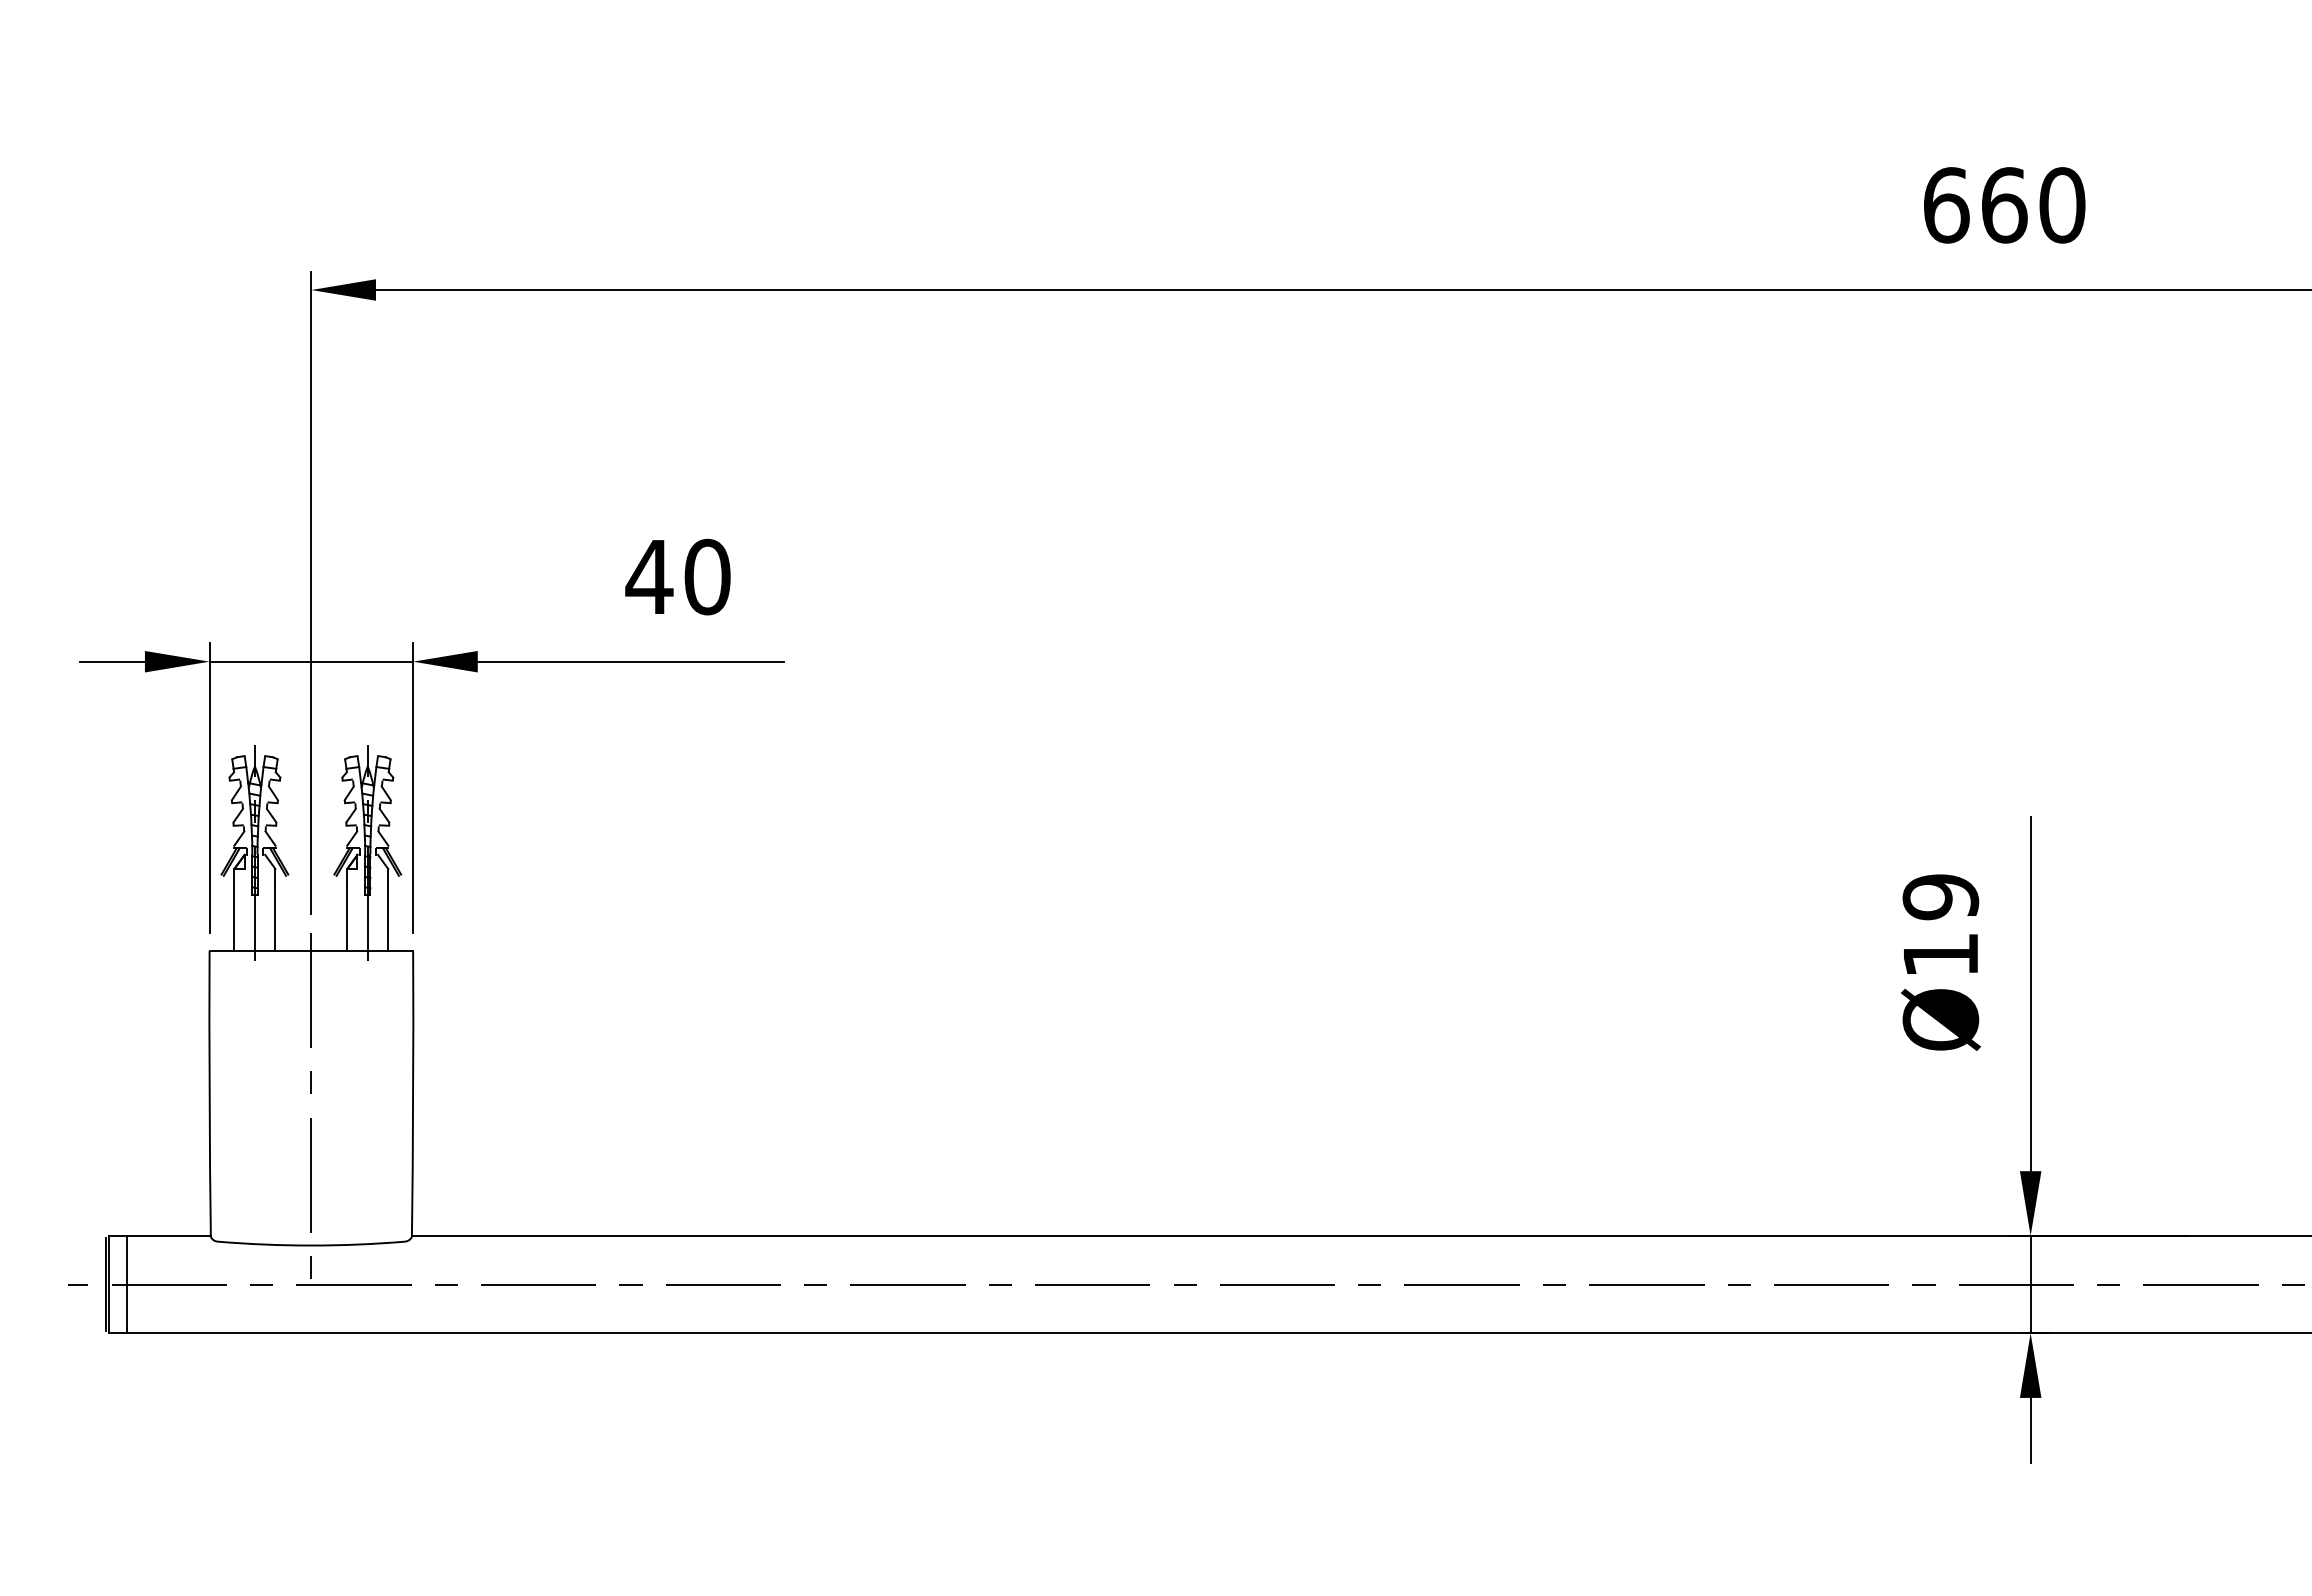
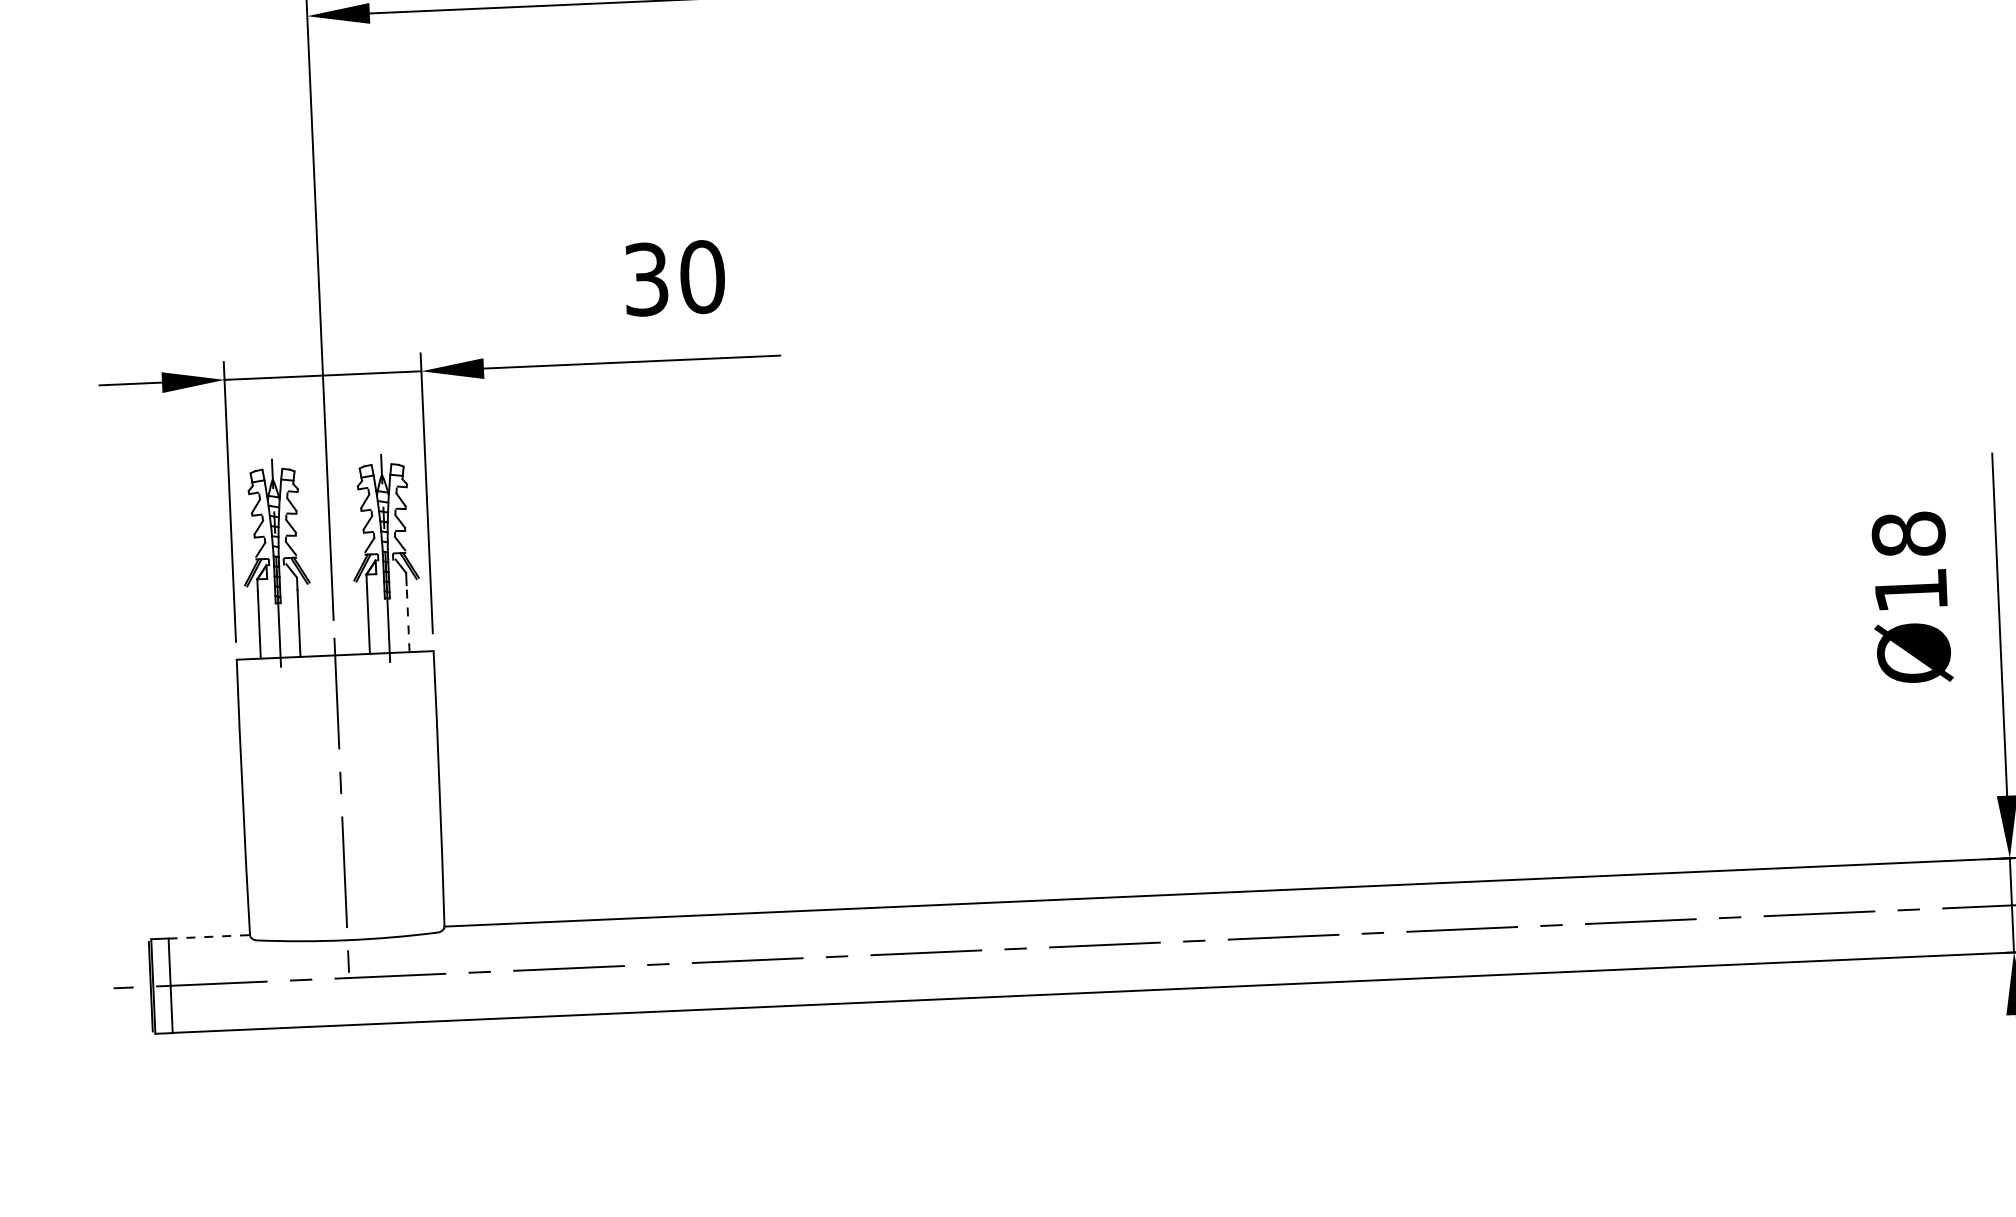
text: (649, 576) -> (646, 278), 40 -> 30
text: (1940, 897) -> (1908, 534), Ø19 -> Ø18
line: (388, 916) -> (408, 618), solid -> dashed
line: (169, 1235) -> (210, 936), solid -> dashed

